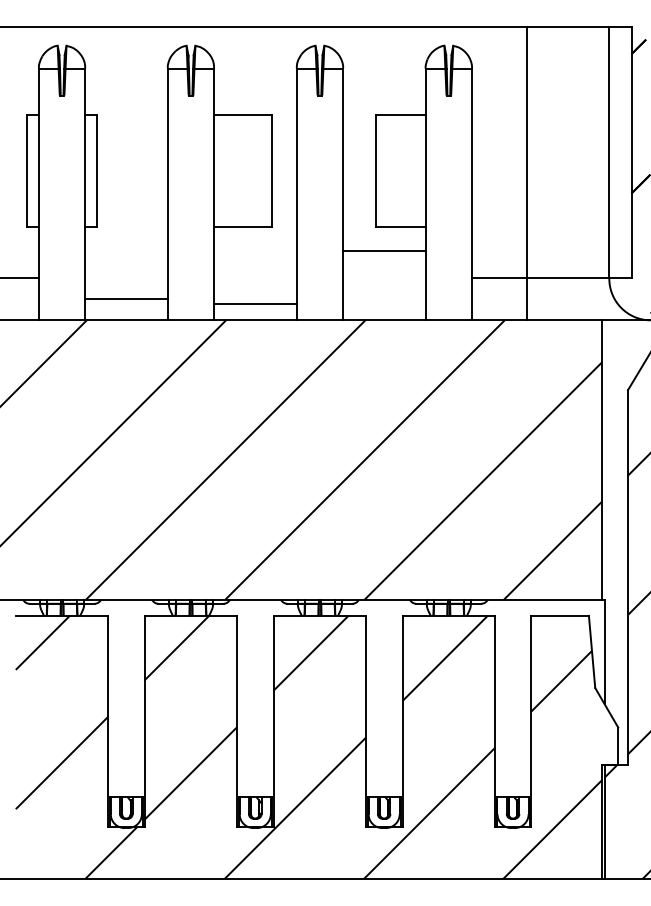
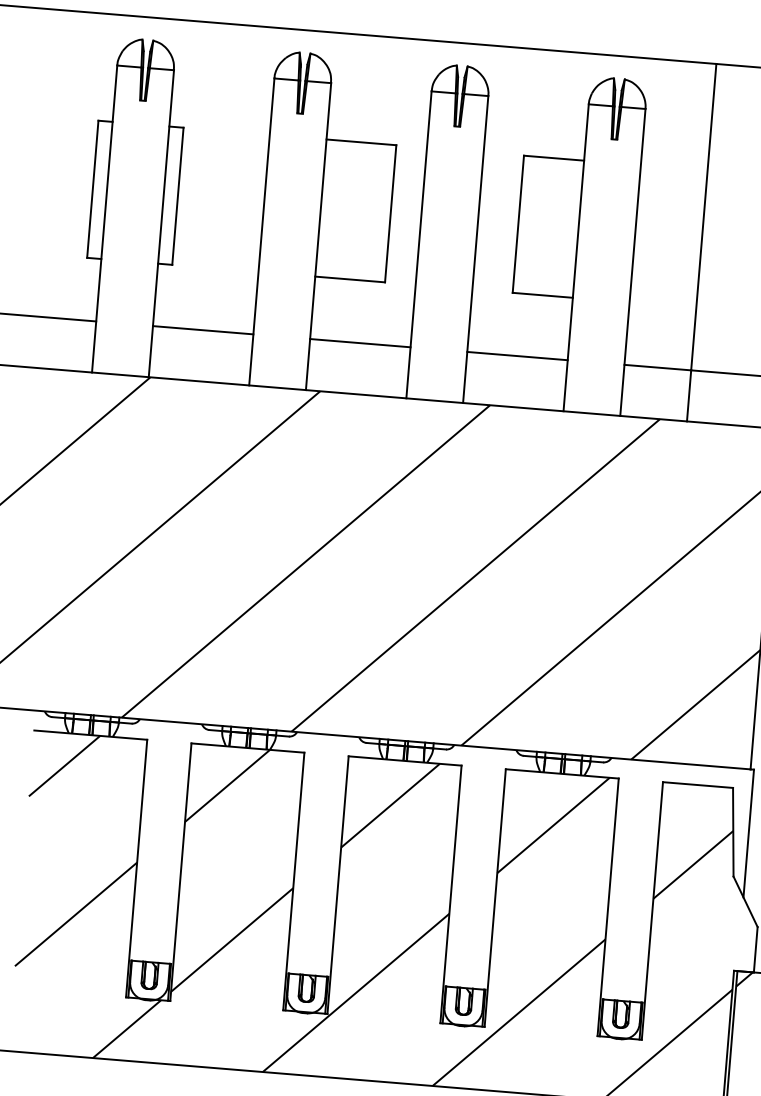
line: (384, 251) -> (517, 356), moved
line: (126, 299) -> (203, 330), moved
line: (255, 304) -> (360, 343), moved

